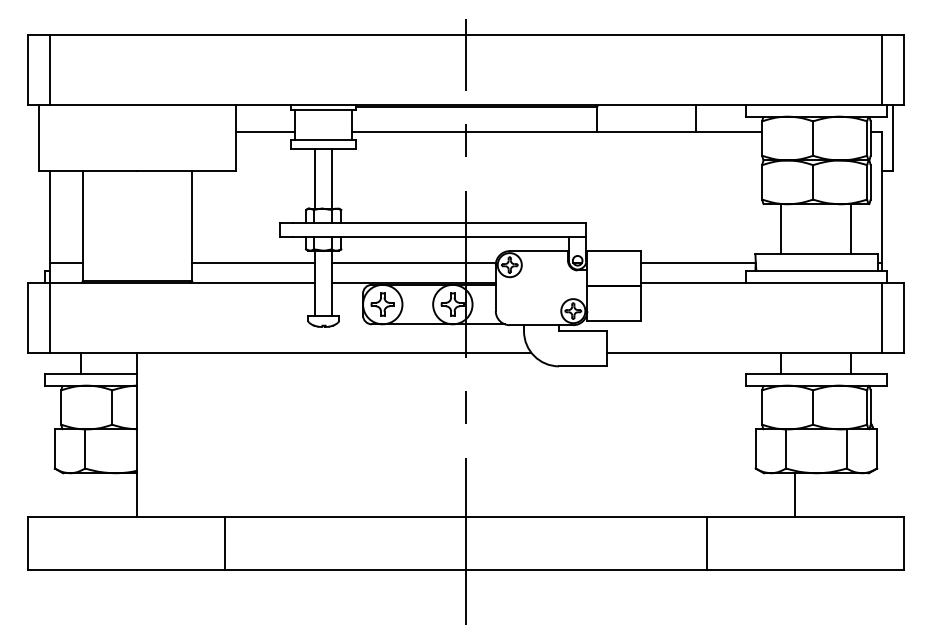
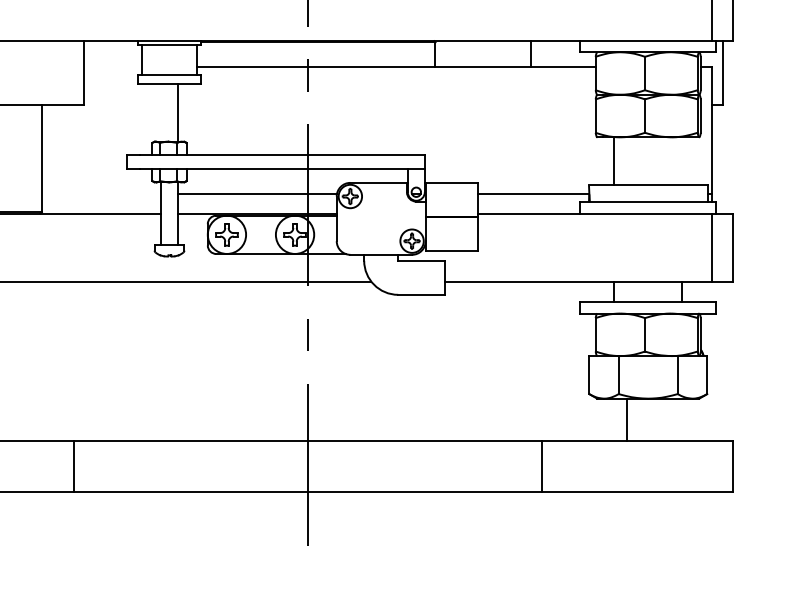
line: (265, 131) -> (113, 66), removed
line: (314, 178) -> (160, 112), removed
line: (851, 228) -> (682, 160), removed
line: (253, 262) -> (101, 193), removed

